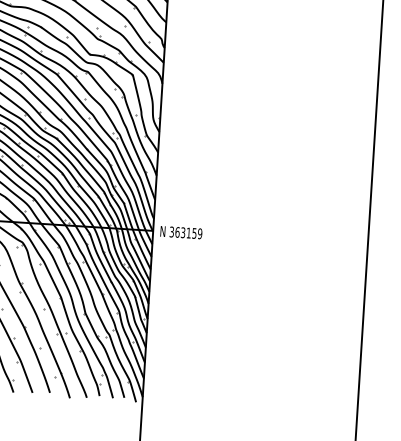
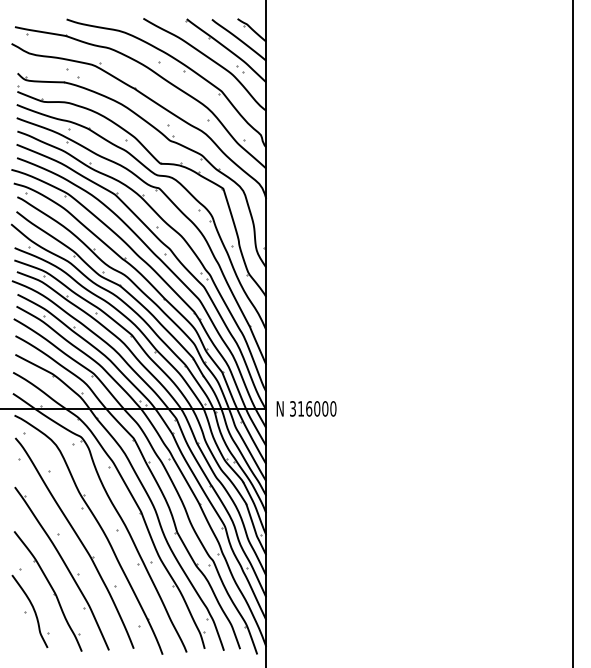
text: (189, 232) -> (317, 408), 363159 -> 316000

